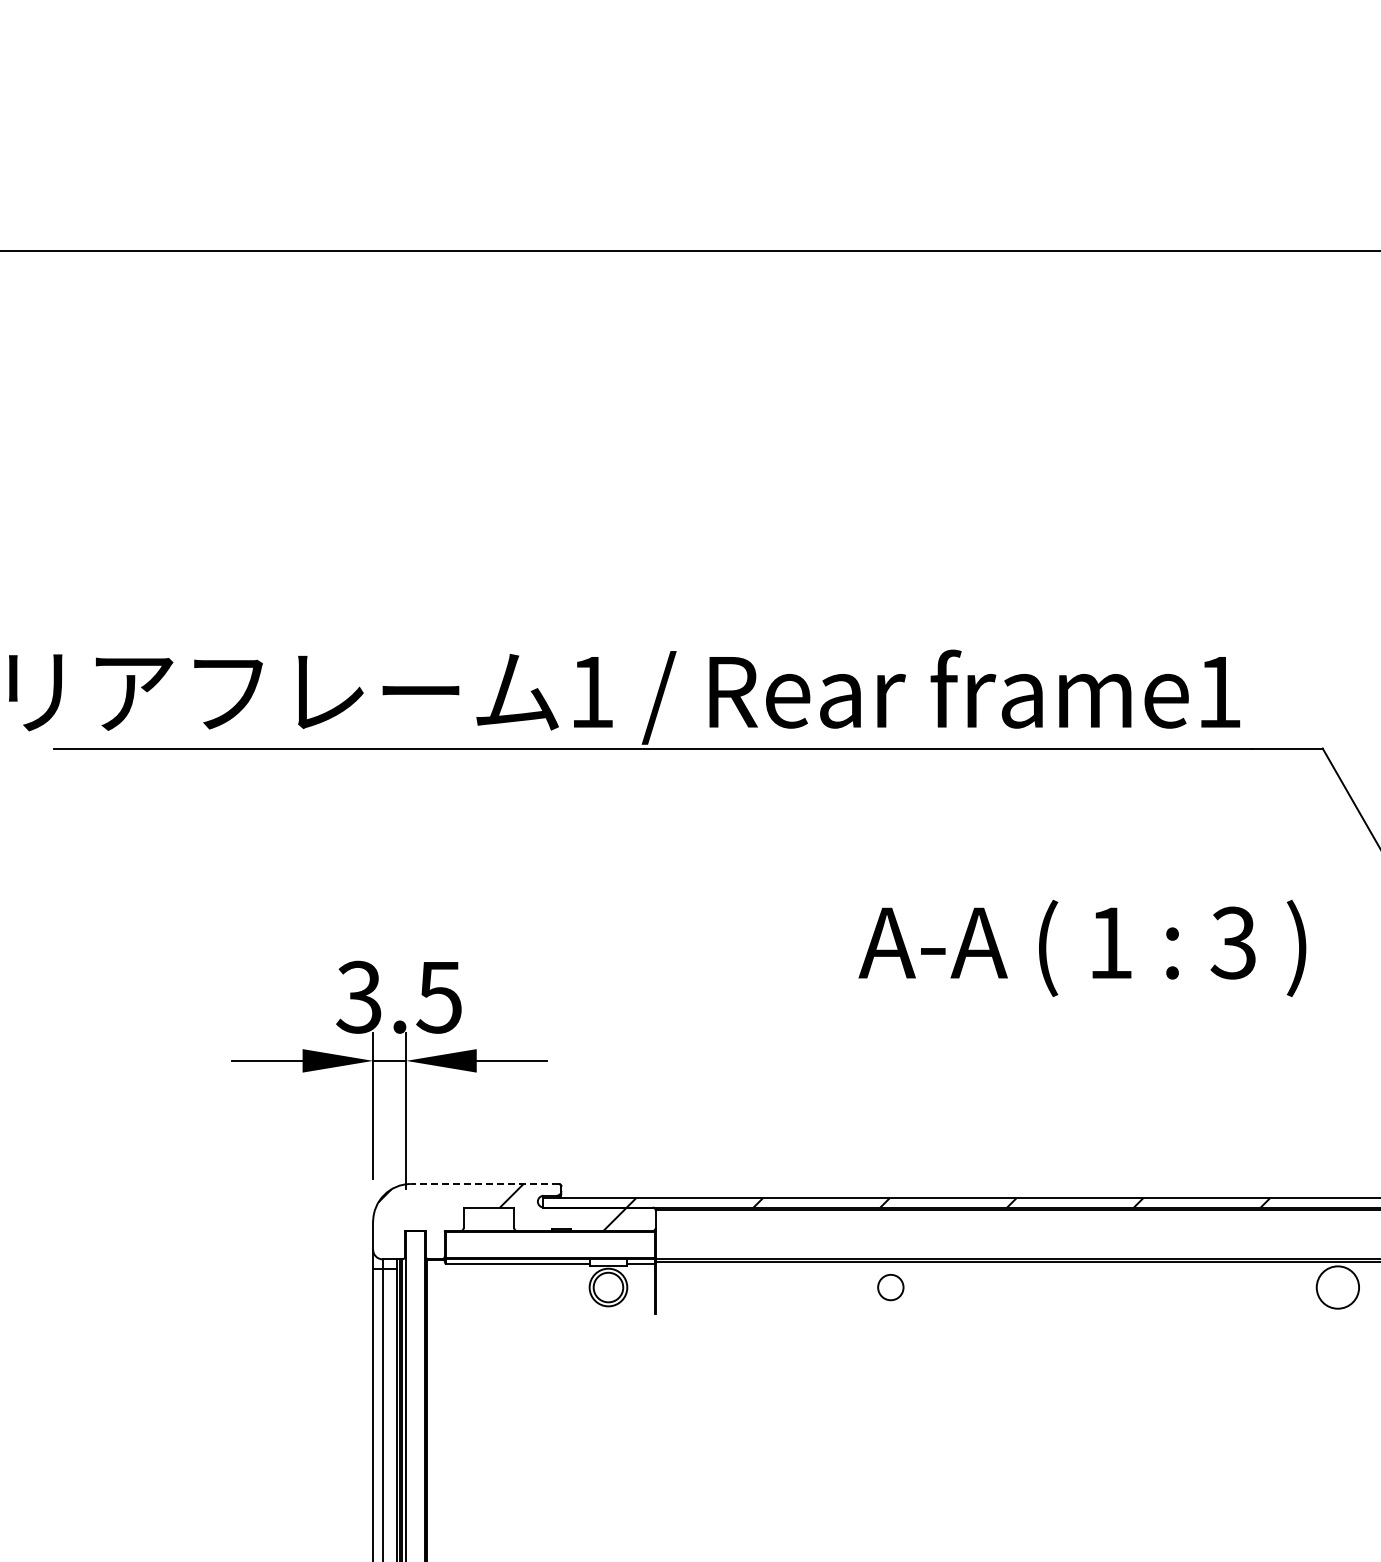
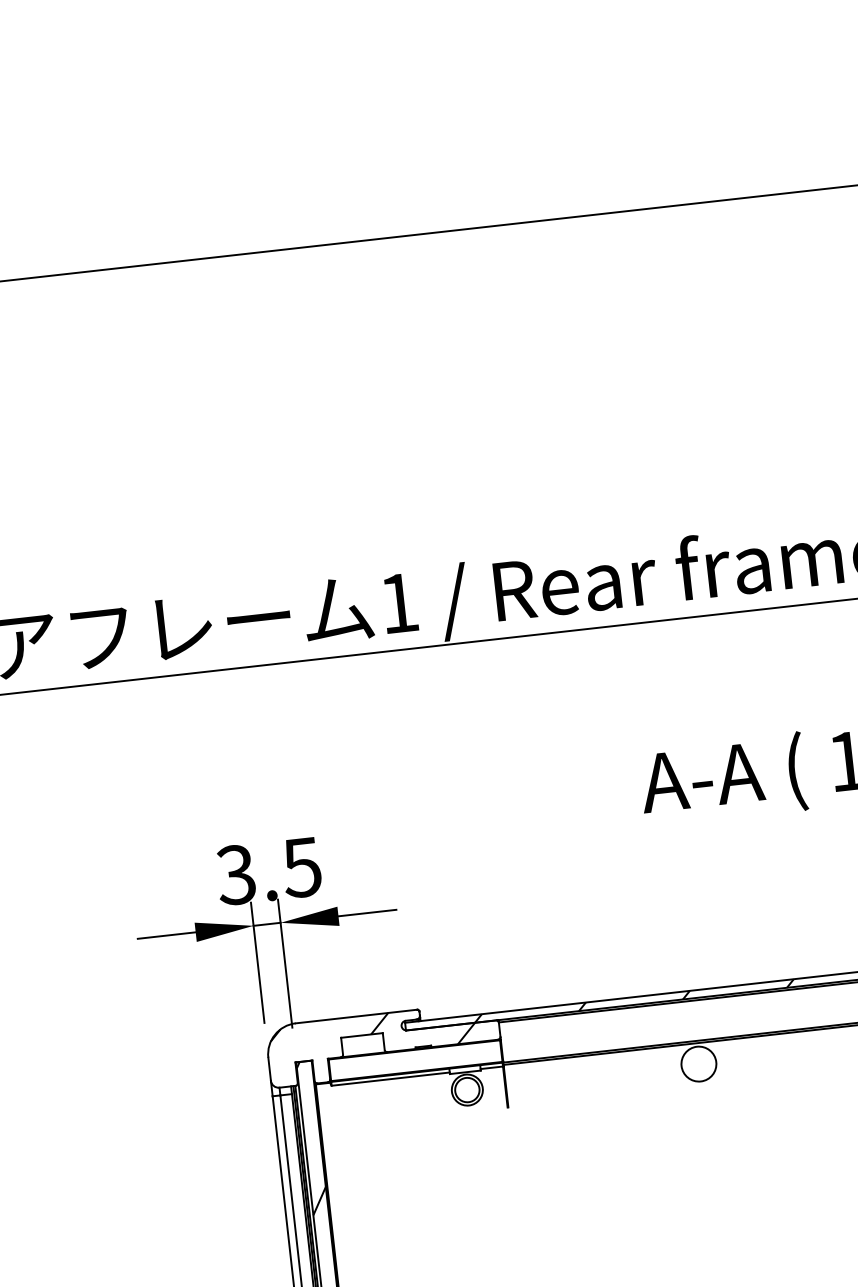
line: (484, 1184) -> (356, 1016), dashed -> solid
circle: (890, 1287) -> (698, 1064), size x1.67
hatch: (415, 1324) -> (312, 1138), added

